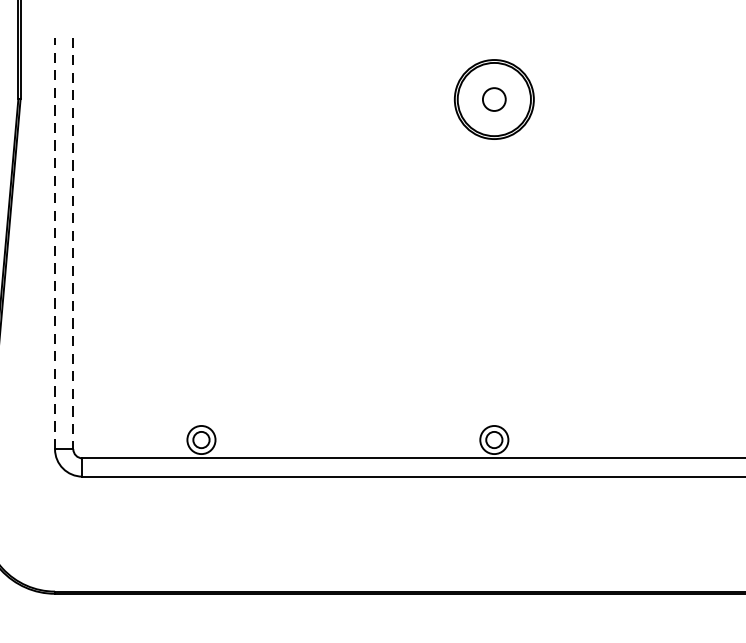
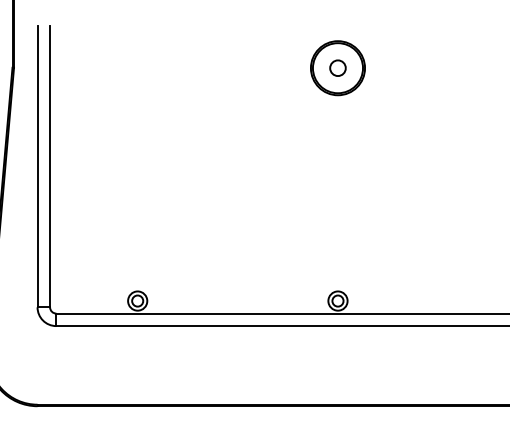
line: (54, 243) -> (37, 166), dashed -> solid
line: (73, 243) -> (50, 166), dashed -> solid

